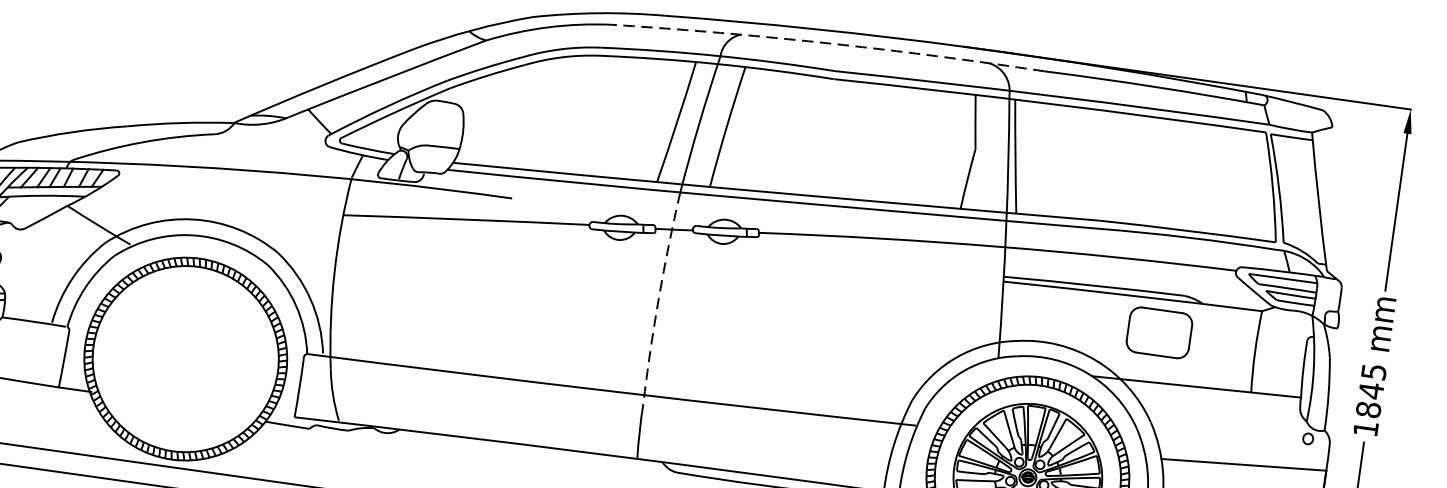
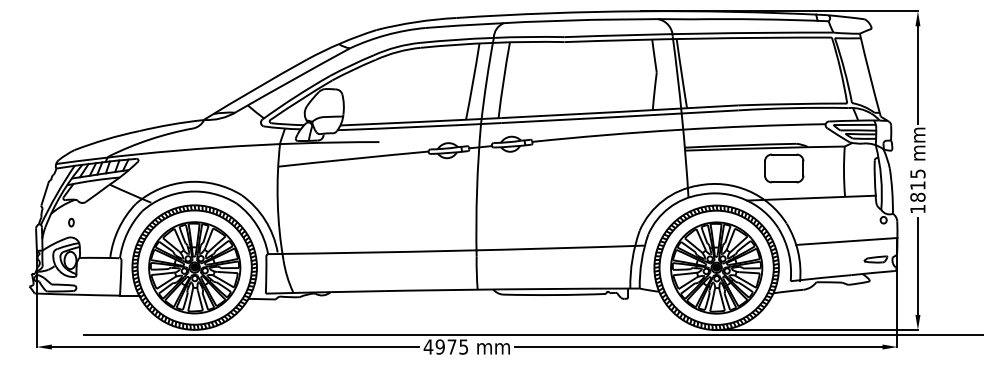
arc: (828, 42) -> (558, 20), dashed -> solid
arc: (659, 298) -> (477, 190), dashed -> solid
part: (185, 358) -> (194, 267), added
text: (1370, 390) -> (917, 185), 1845 -> 1815

